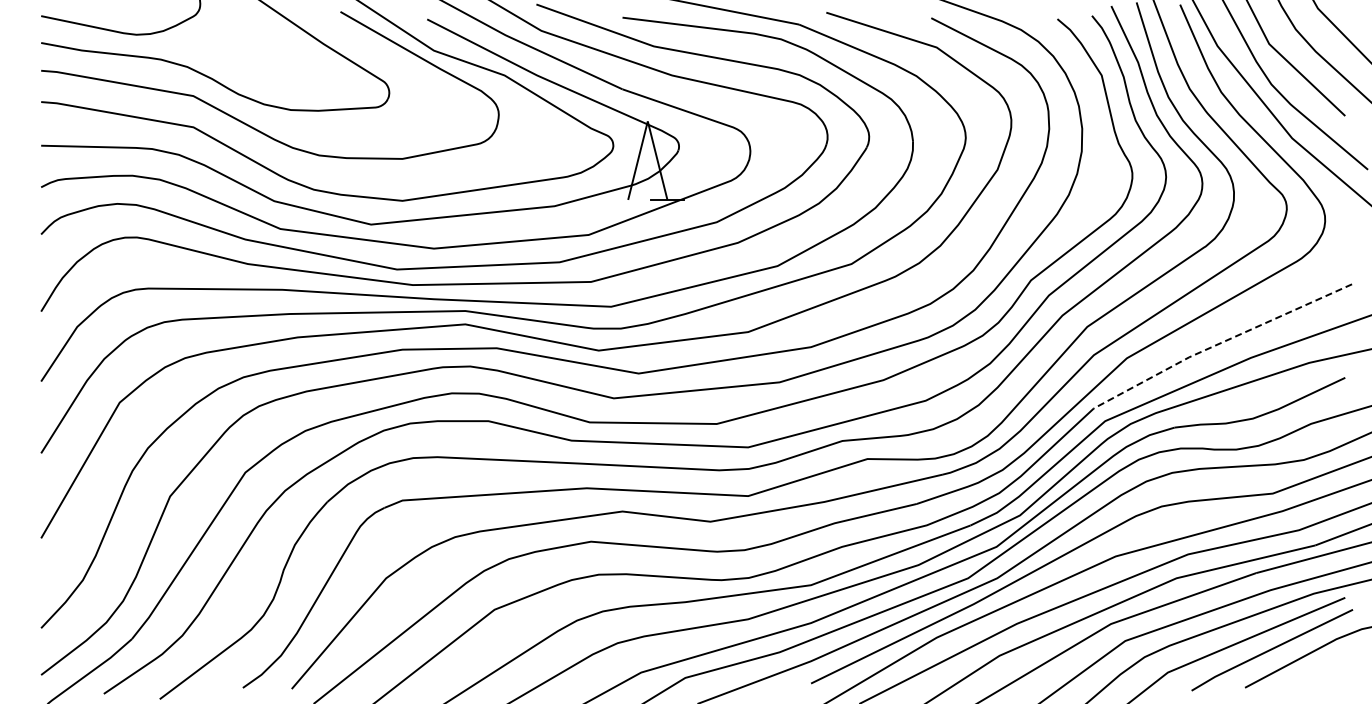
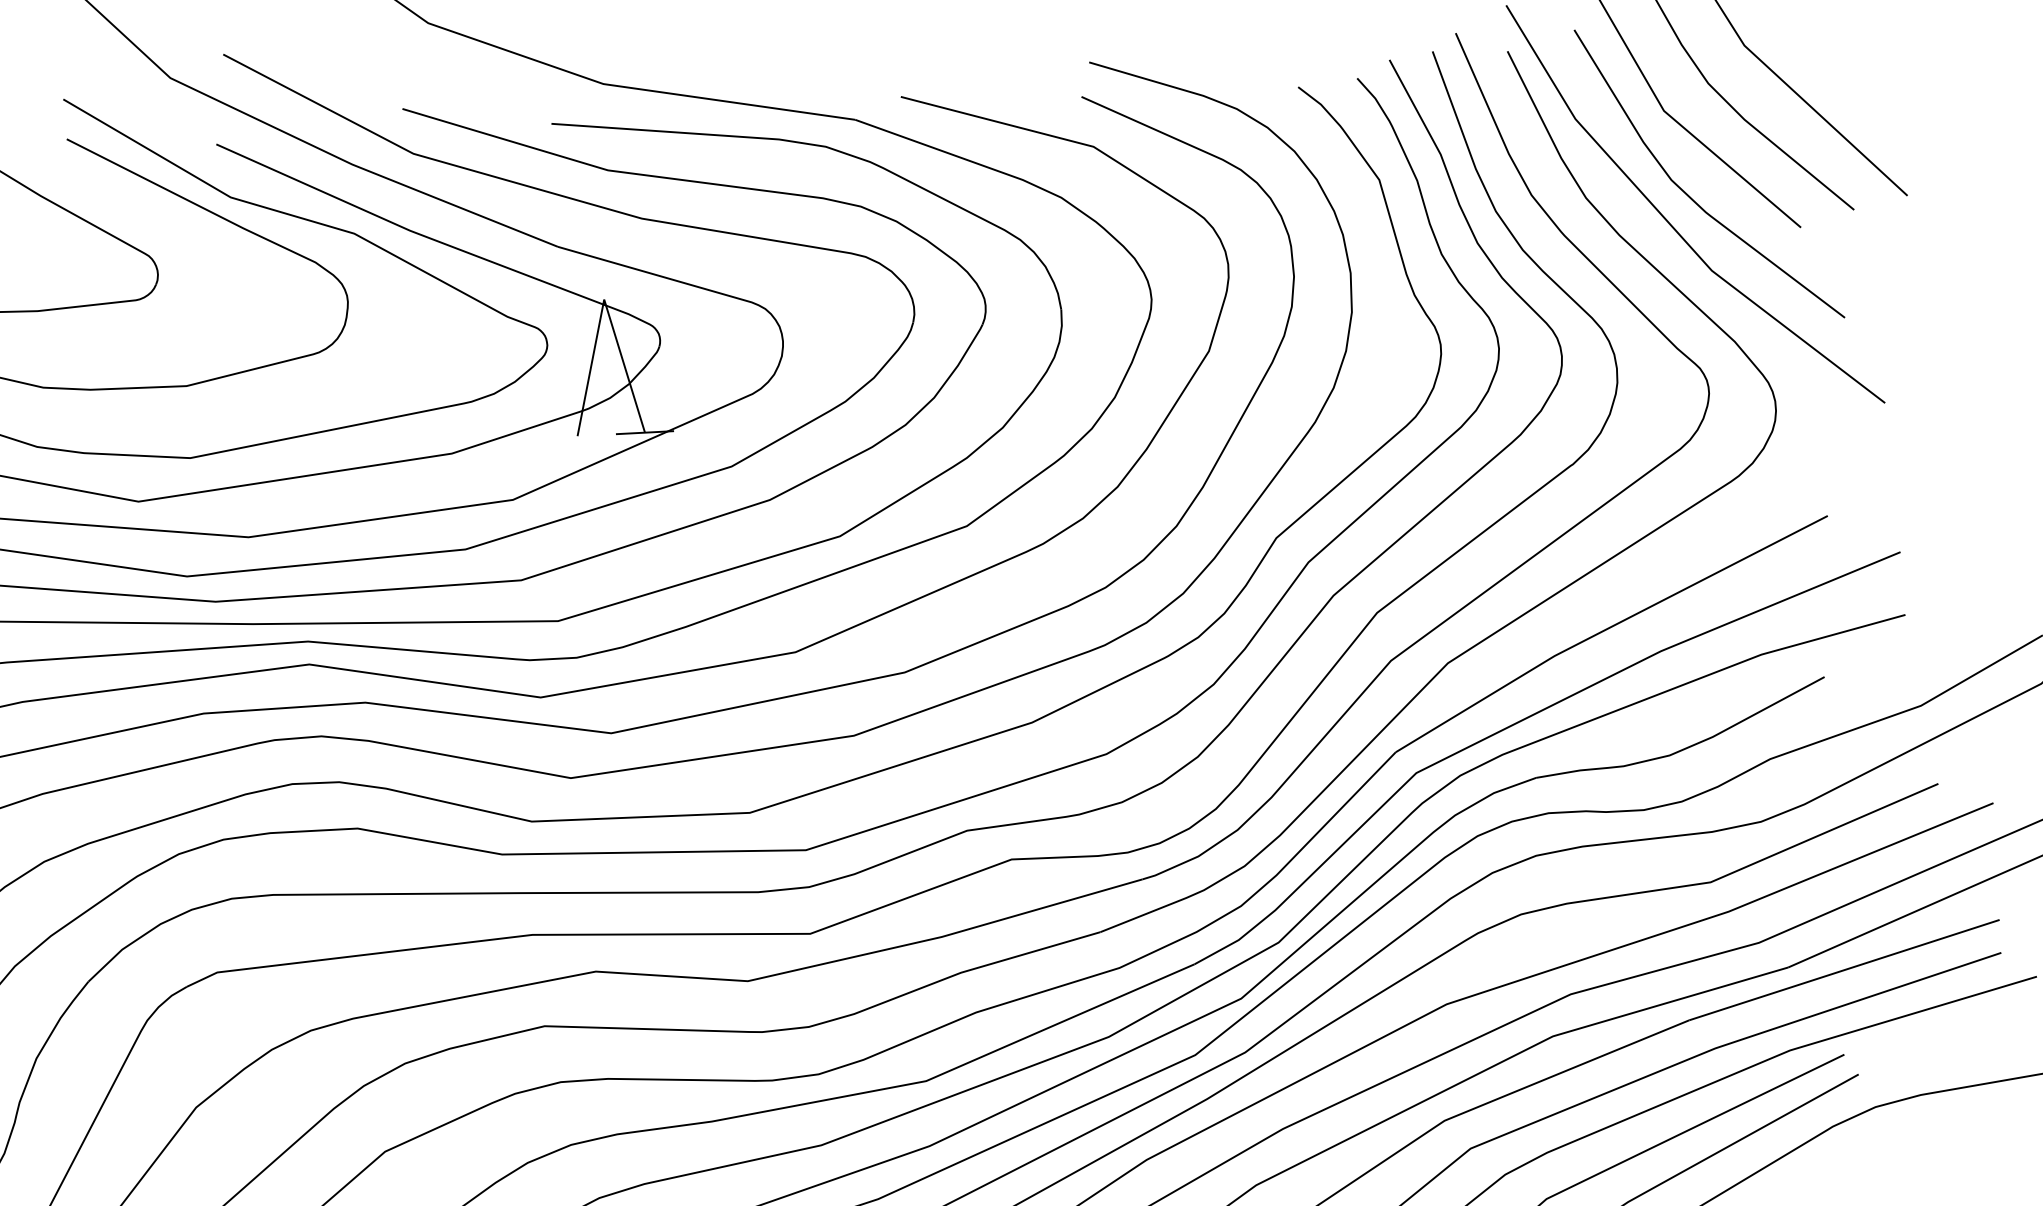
line: (1220, 343) -> (1607, 629), dashed -> solid

